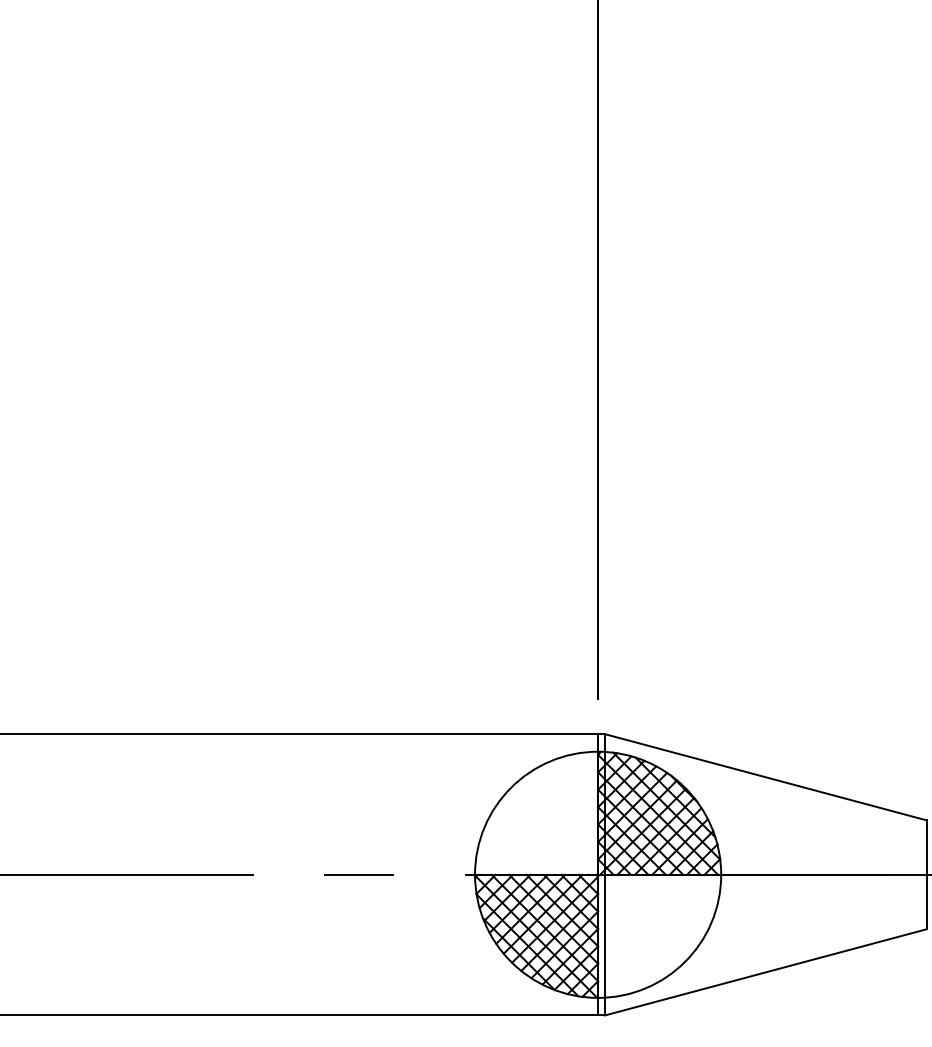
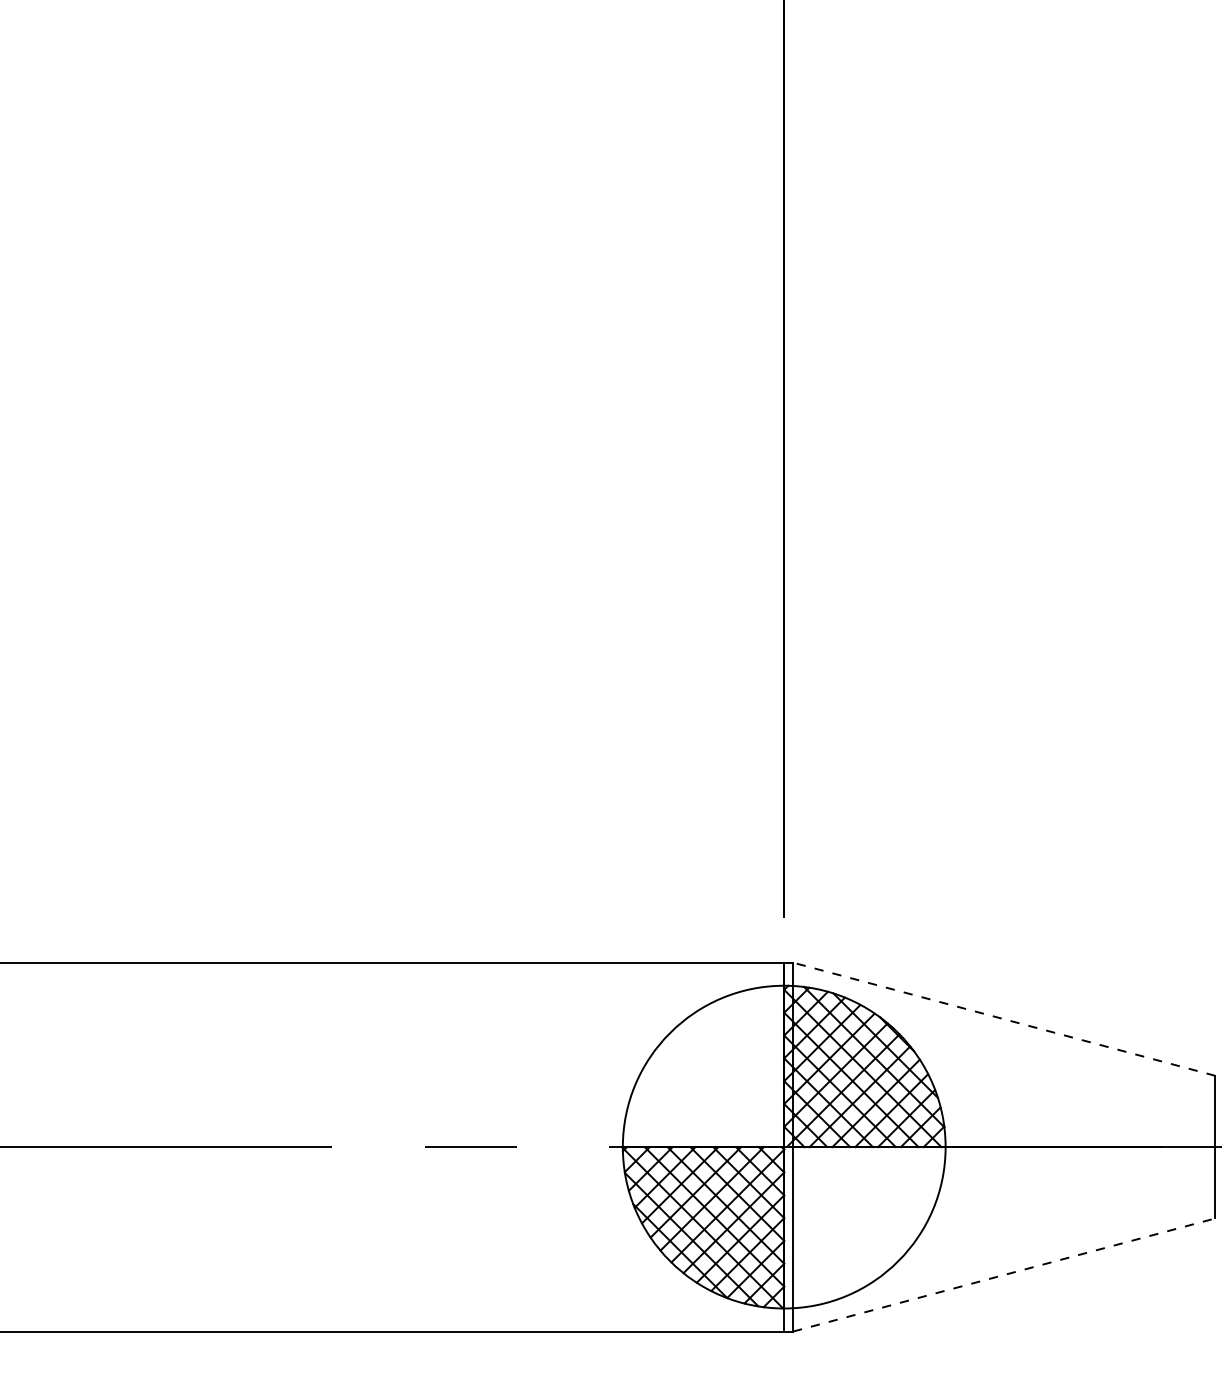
line: (766, 777) -> (1004, 1019), solid -> dashed
line: (766, 971) -> (1004, 1274), solid -> dashed

